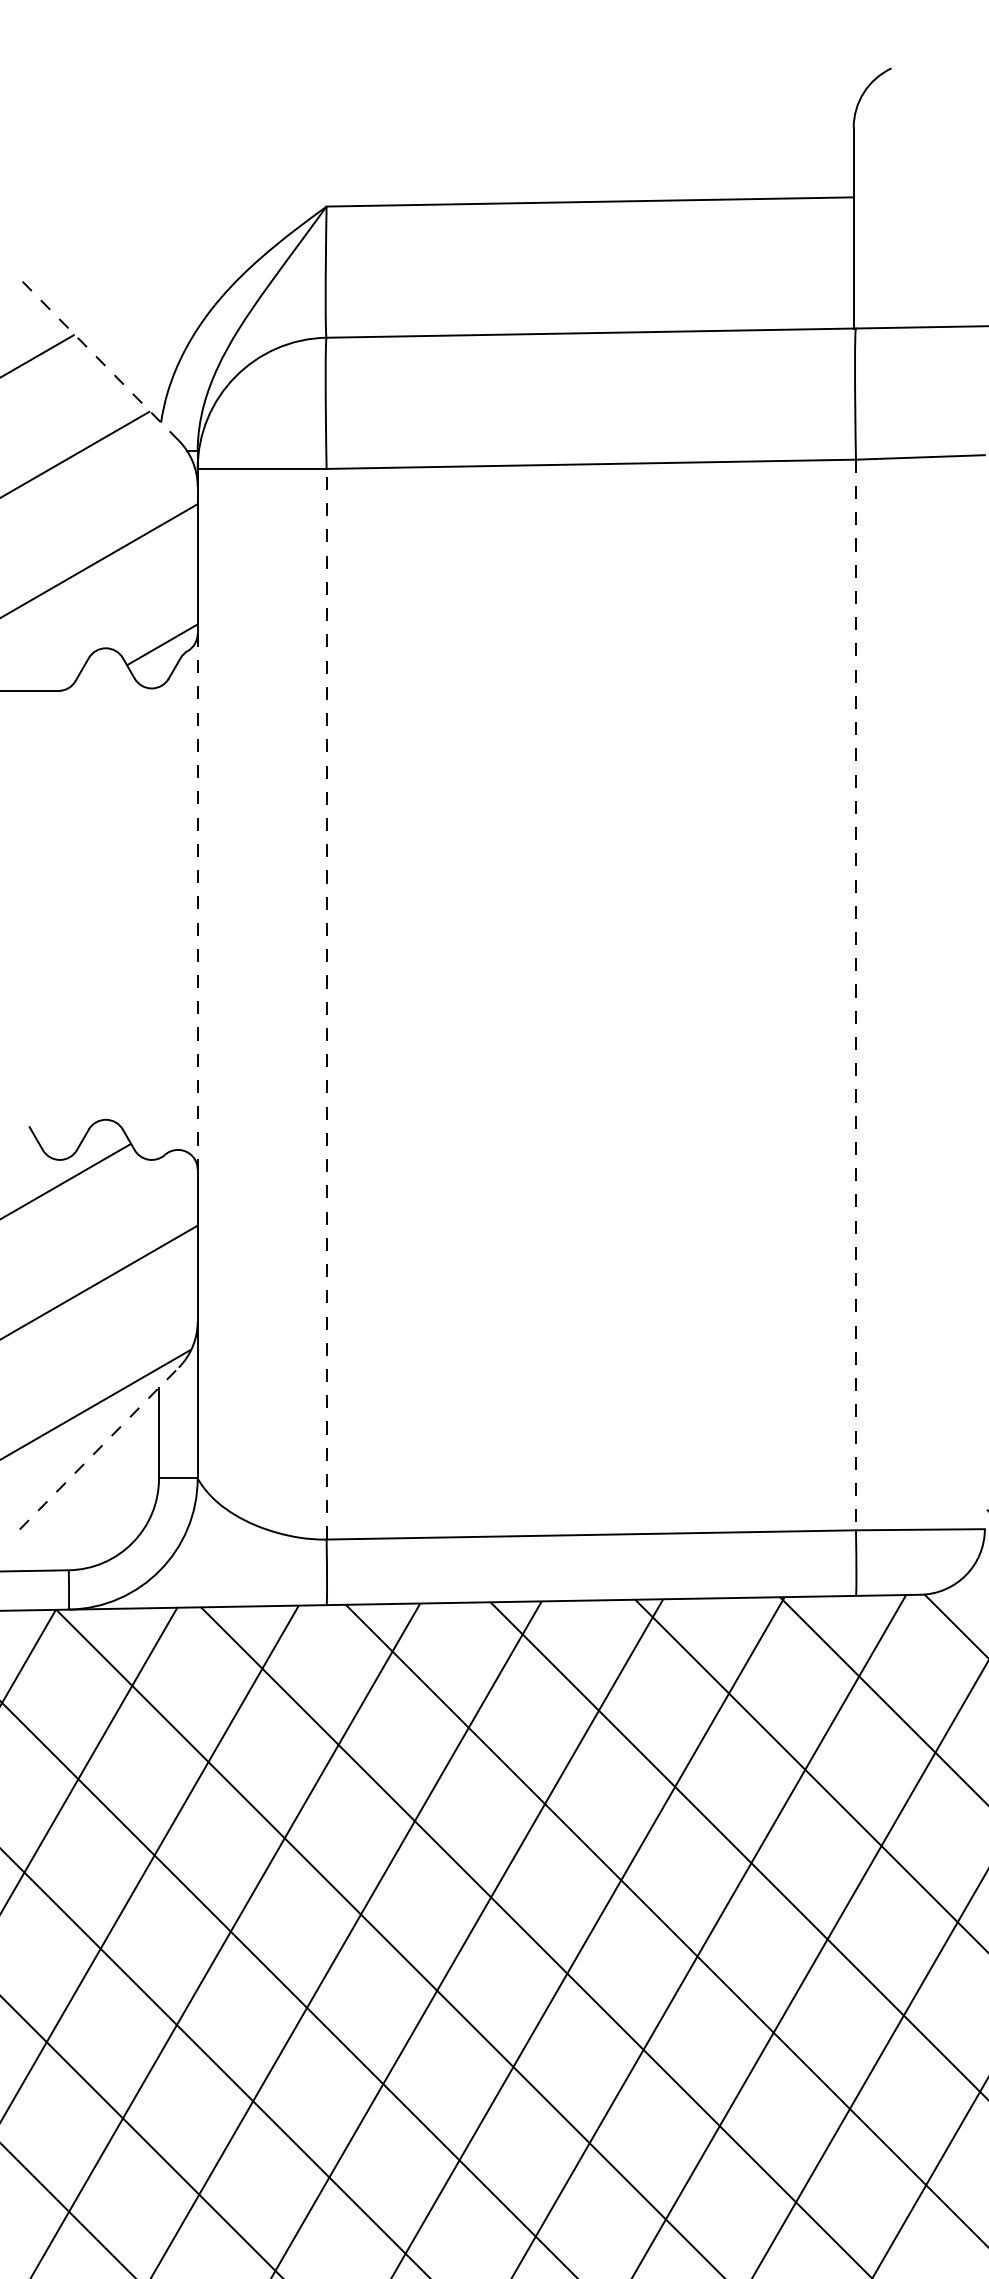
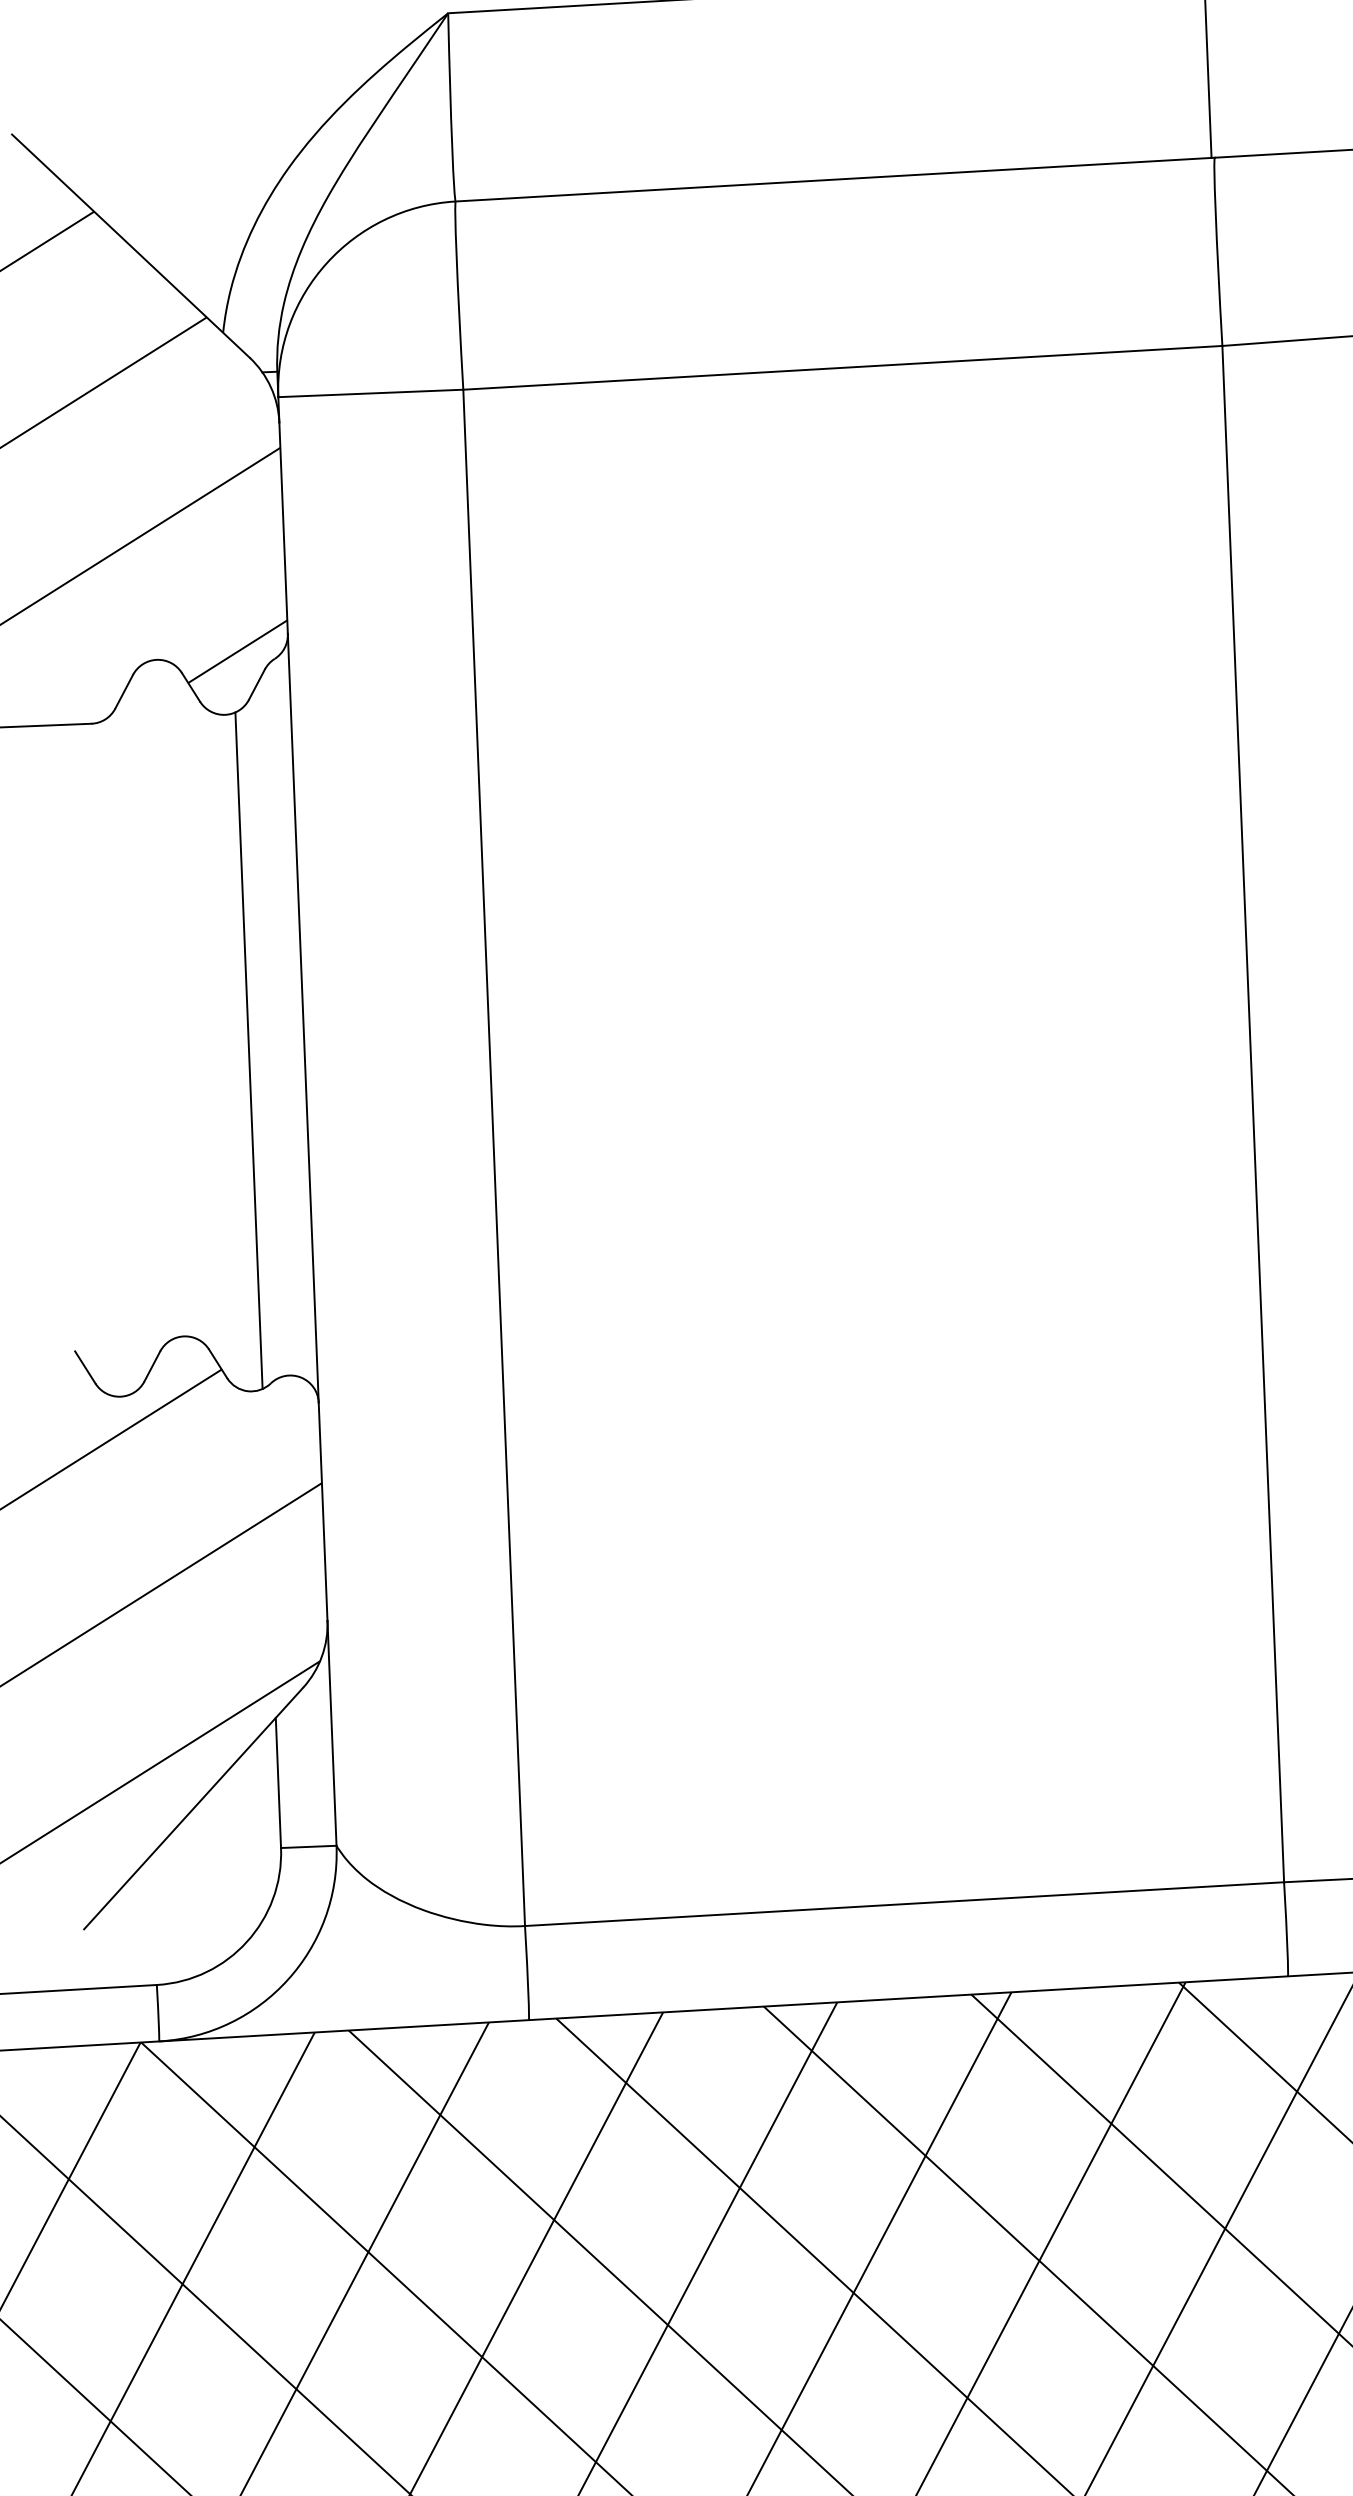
line: (99, 359) -> (131, 245), dashed -> solid
line: (197, 901) -> (302, 1017), dashed -> solid
line: (159, 922) -> (249, 1050), added
line: (855, 995) -> (1252, 1114), dashed -> solid
line: (326, 1003) -> (493, 1156), dashed -> solid
line: (99, 1448) -> (193, 1808), dashed -> solid

